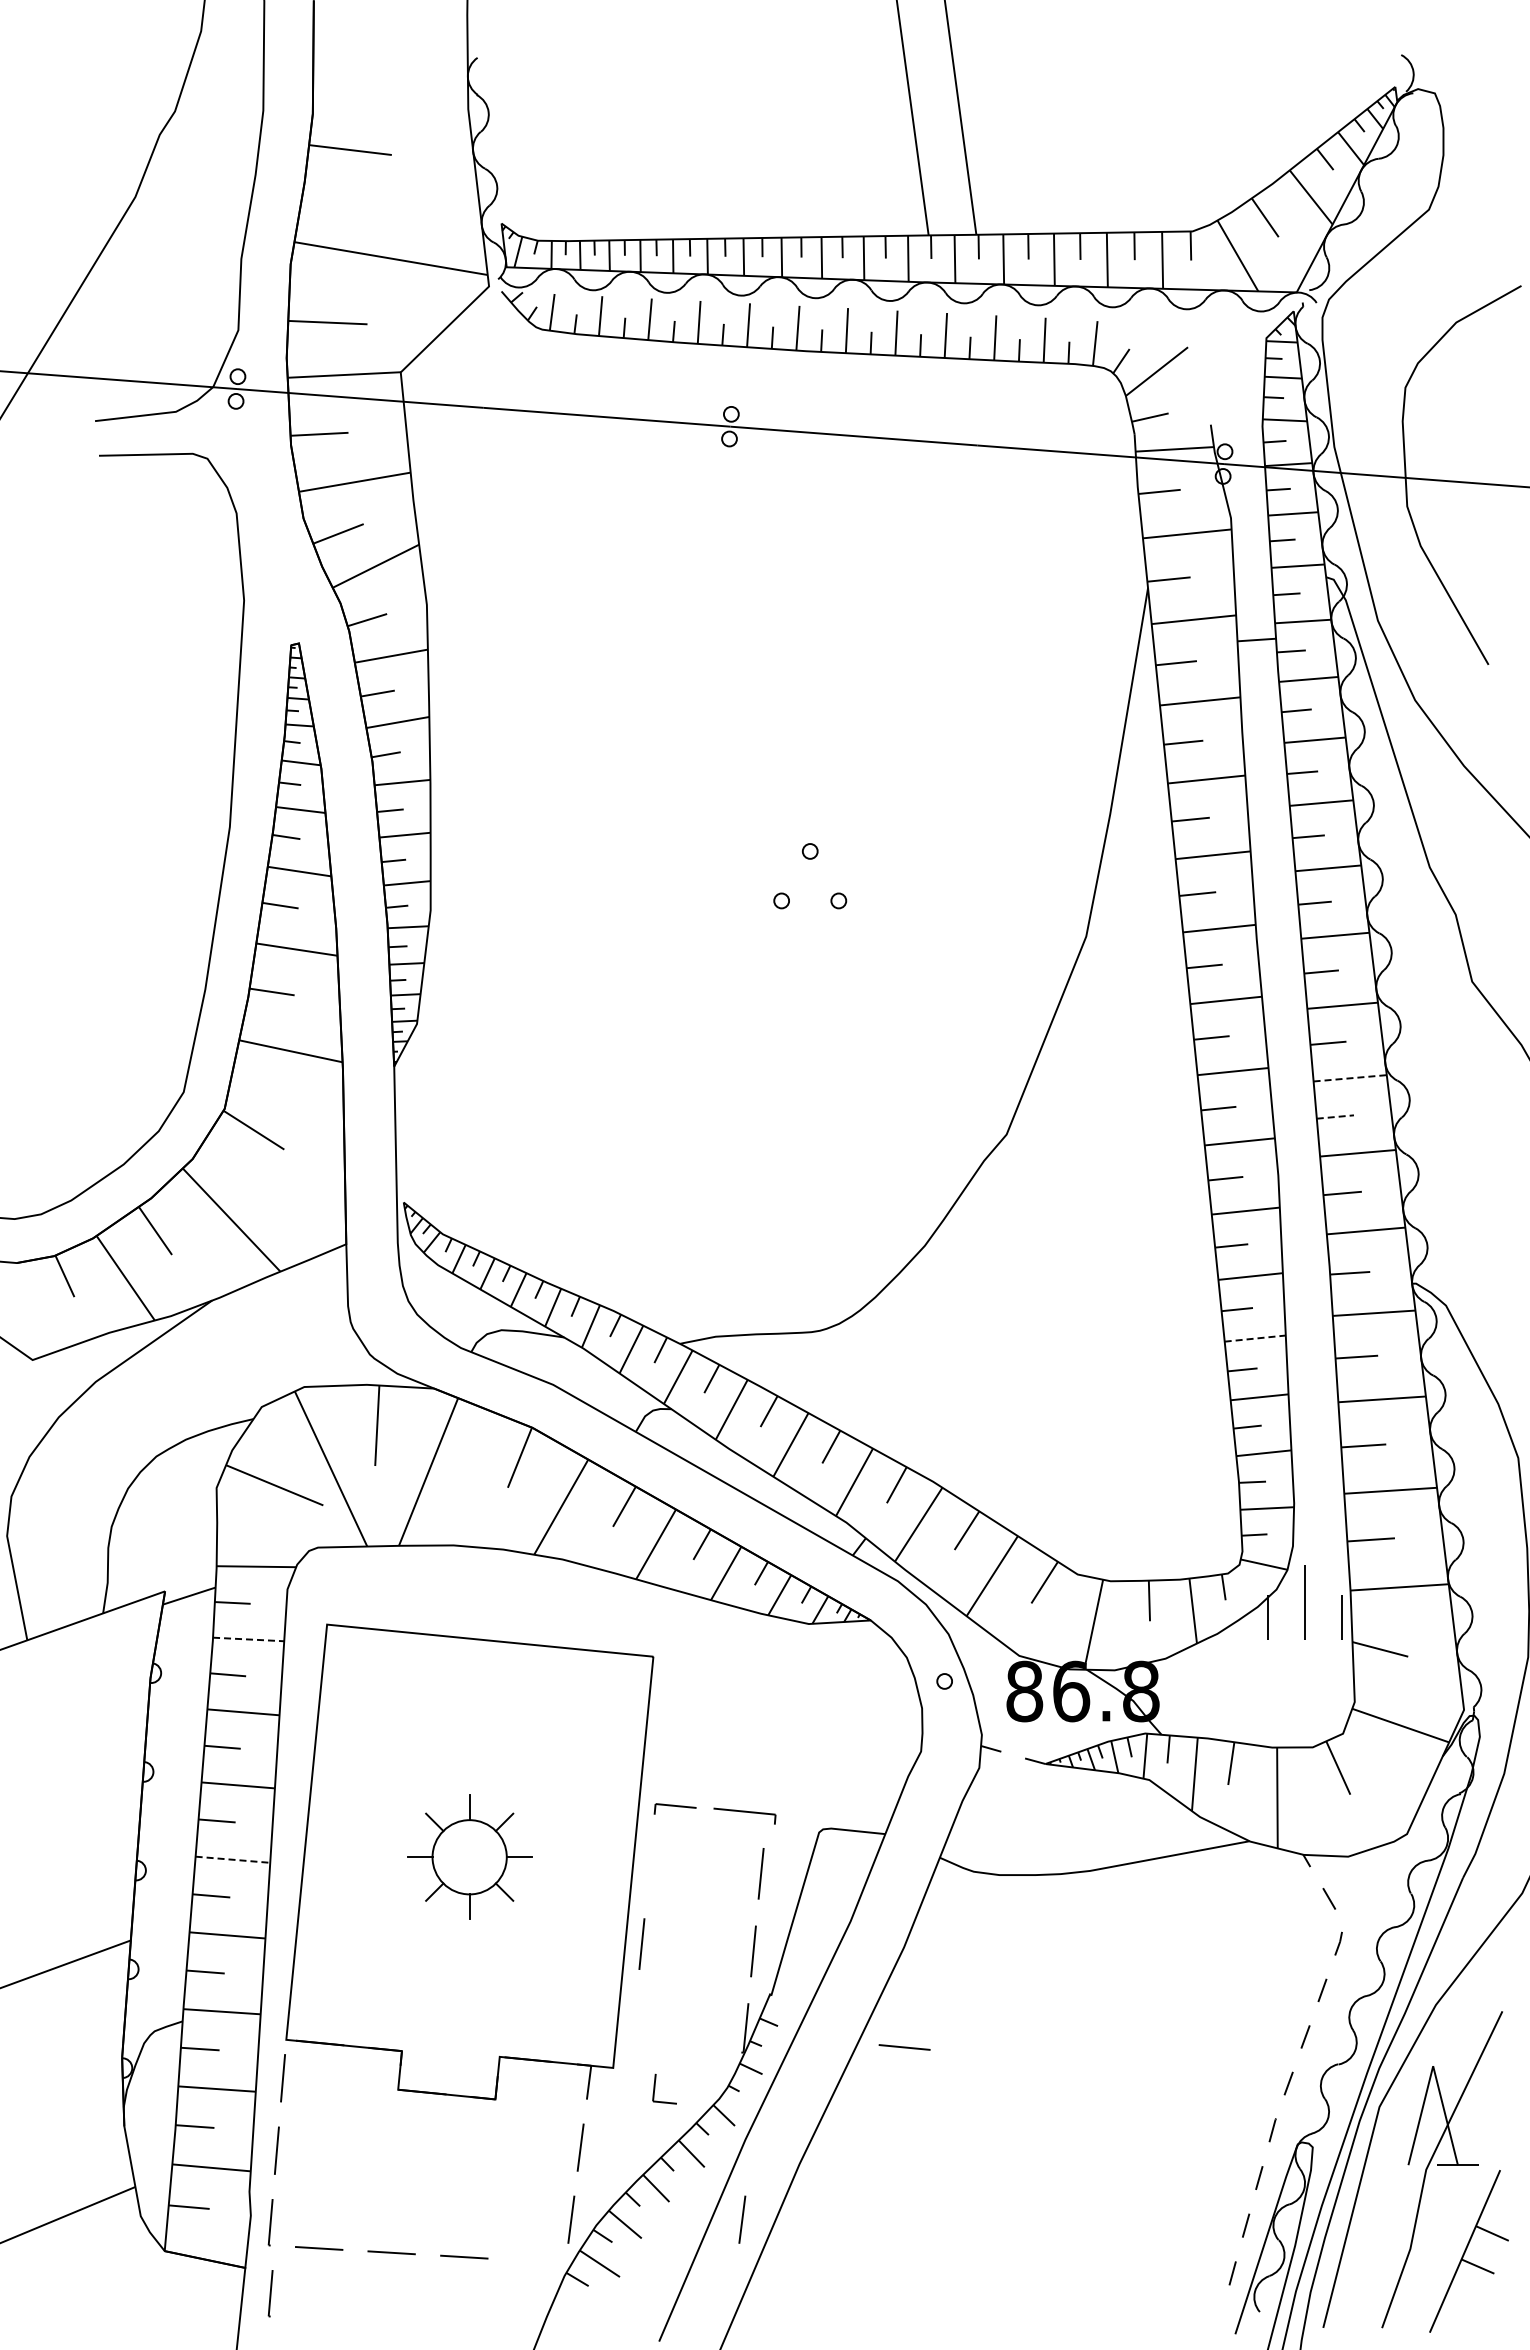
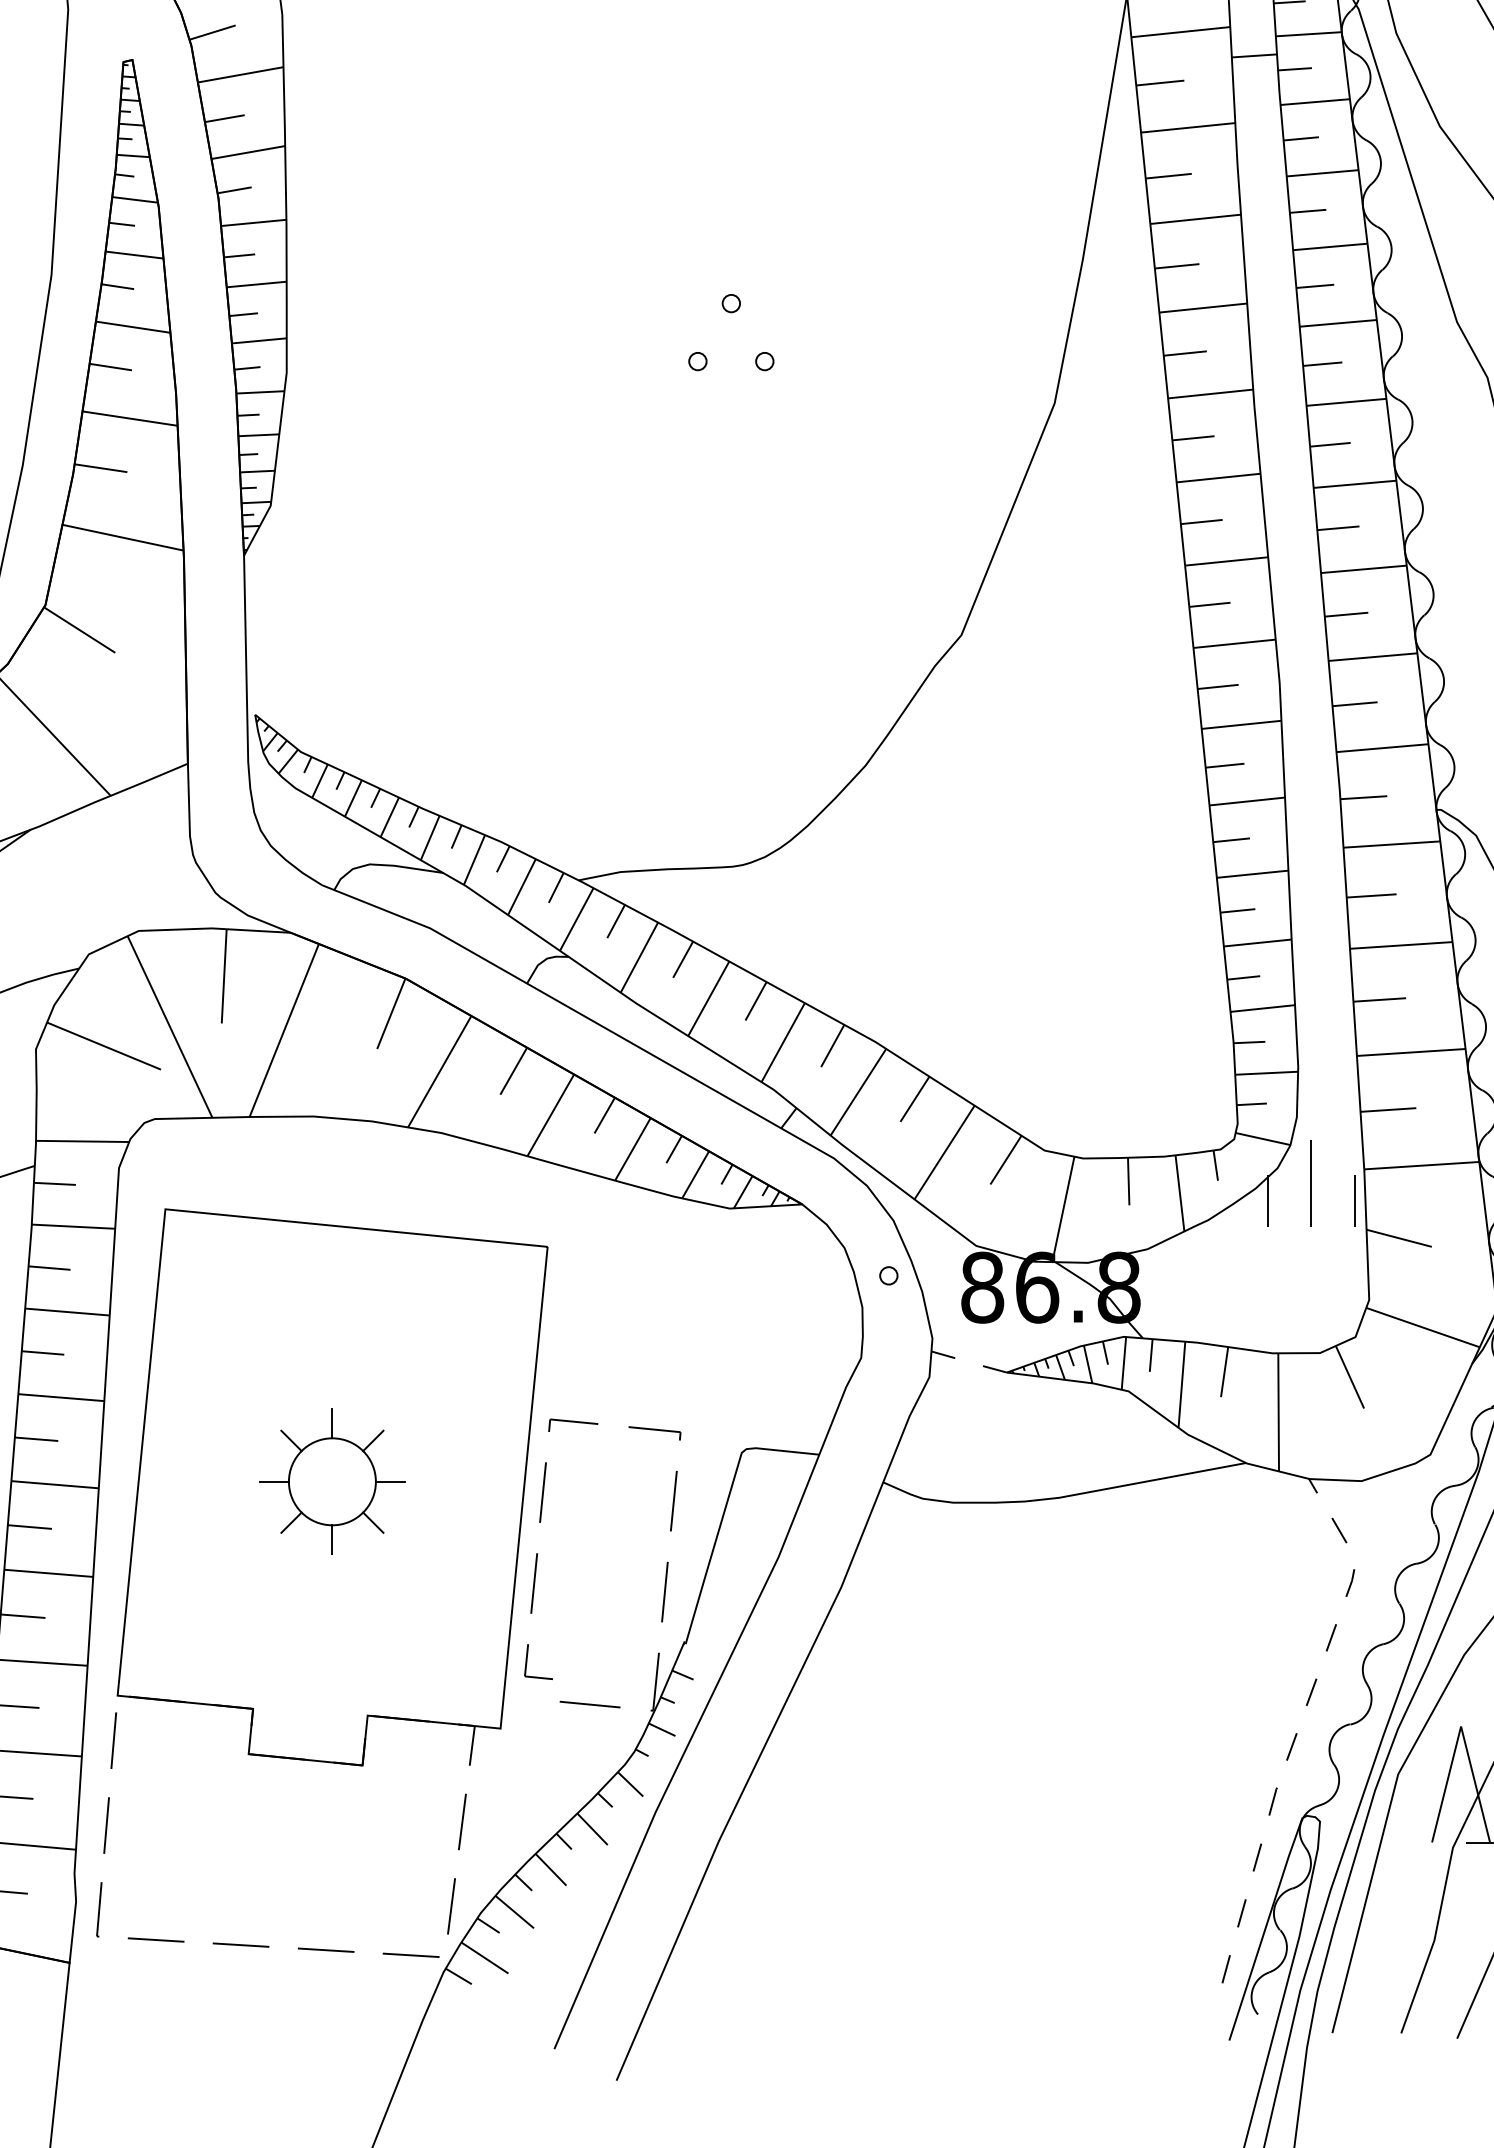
line: (1350, 1078) -> (1364, 569), dashed -> solid
line: (1335, 1117) -> (1346, 615), dashed -> solid
line: (1255, 1338) -> (1252, 874), dashed -> solid
line: (248, 1639) -> (73, 1226), dashed -> solid
part: (744, 1815) -> (654, 1432), size x0.71
line: (233, 1859) -> (55, 1484), dashed -> solid
line: (649, 1866) -> (543, 1492), added
line: (904, 2047) -> (589, 1704), moved
part: (655, 2088) -> (527, 1661), moved
line: (742, 2219) -> (652, 1906), removed
line: (536, 2261) -> (410, 1955), added
line: (270, 2293) -> (99, 1992), removed

